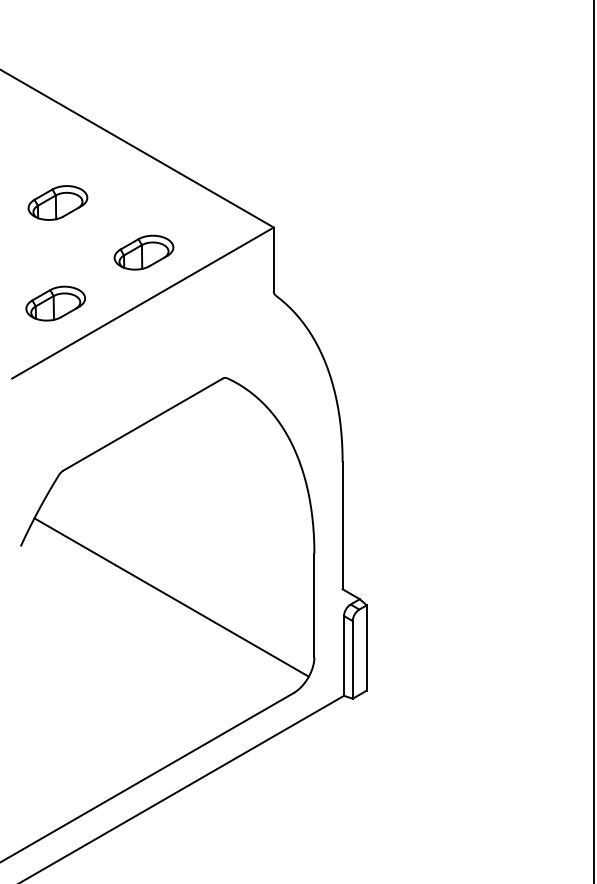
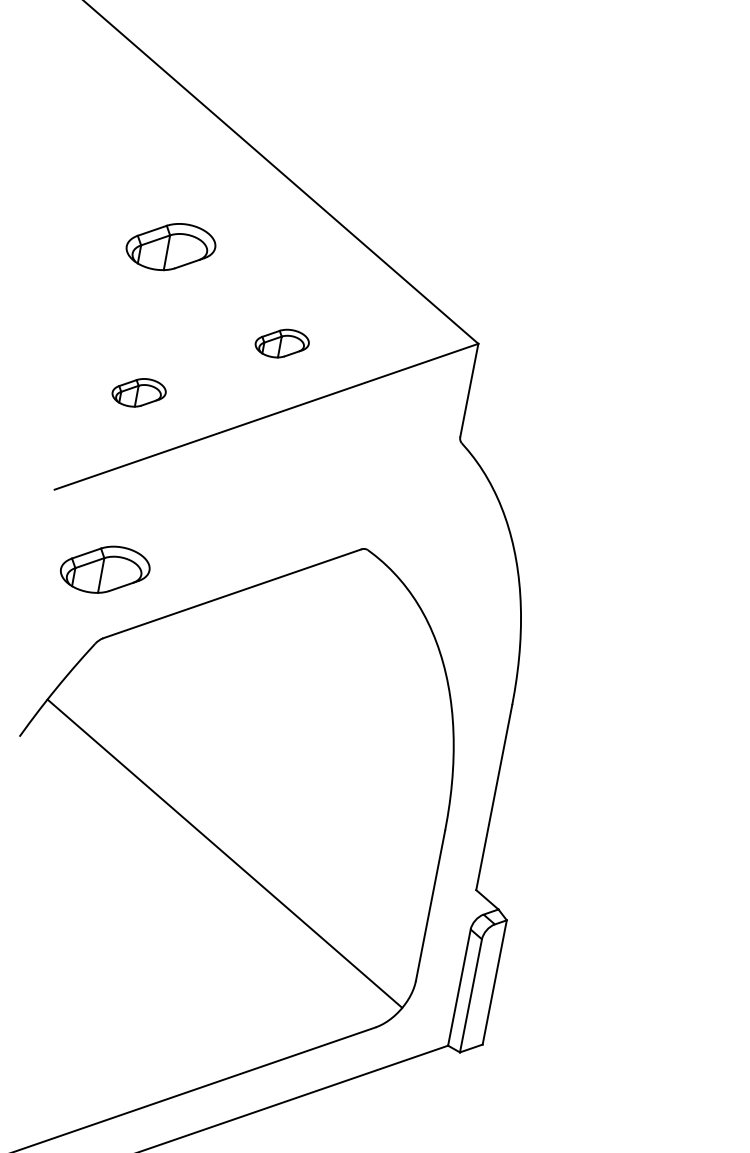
part: (143, 252) -> (281, 343), size x0.6
part: (55, 303) -> (138, 392), size x0.6
part: (55, 424) -> (104, 568), added

